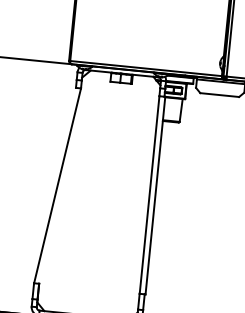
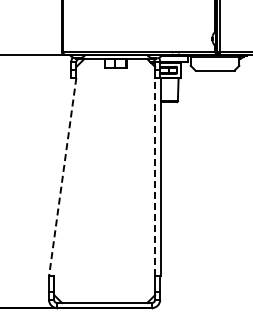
line: (57, 186) -> (62, 177), solid -> dashed
line: (149, 194) -> (155, 176), solid -> dashed

